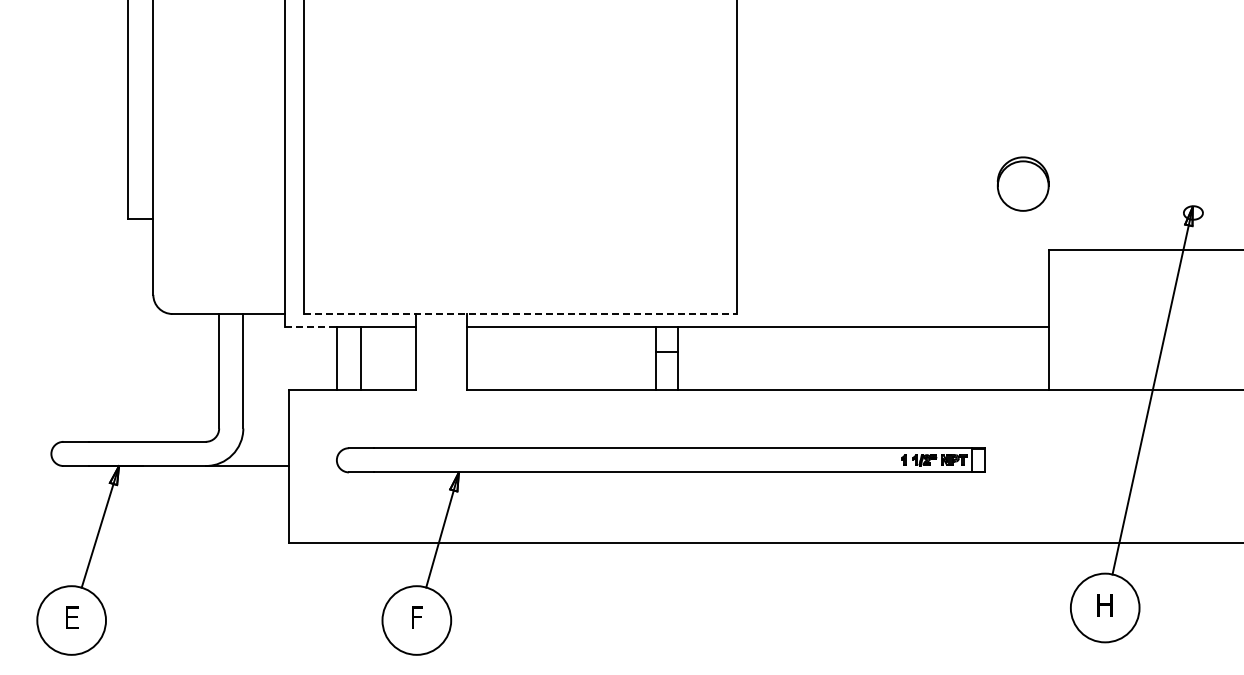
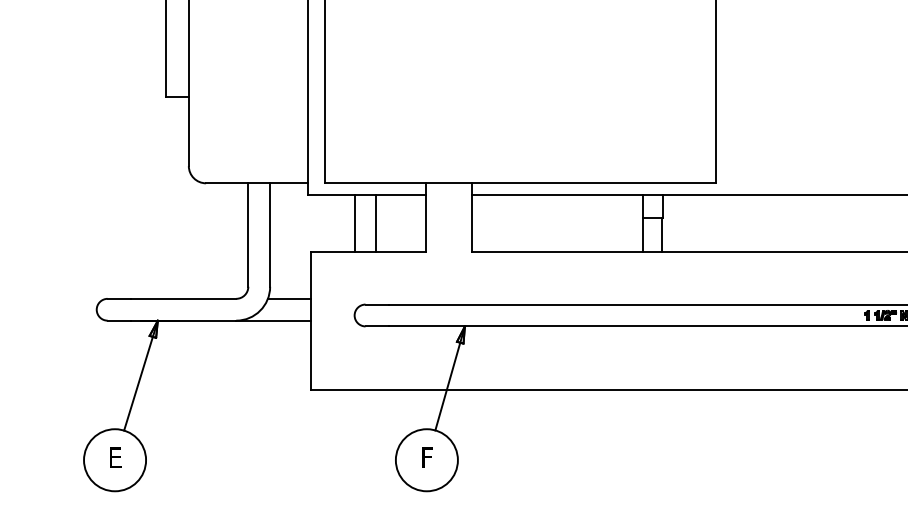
line: (521, 313) -> (521, 182), dashed -> solid
line: (311, 326) -> (331, 194), dashed -> solid
line: (264, 441) -> (289, 298), added

